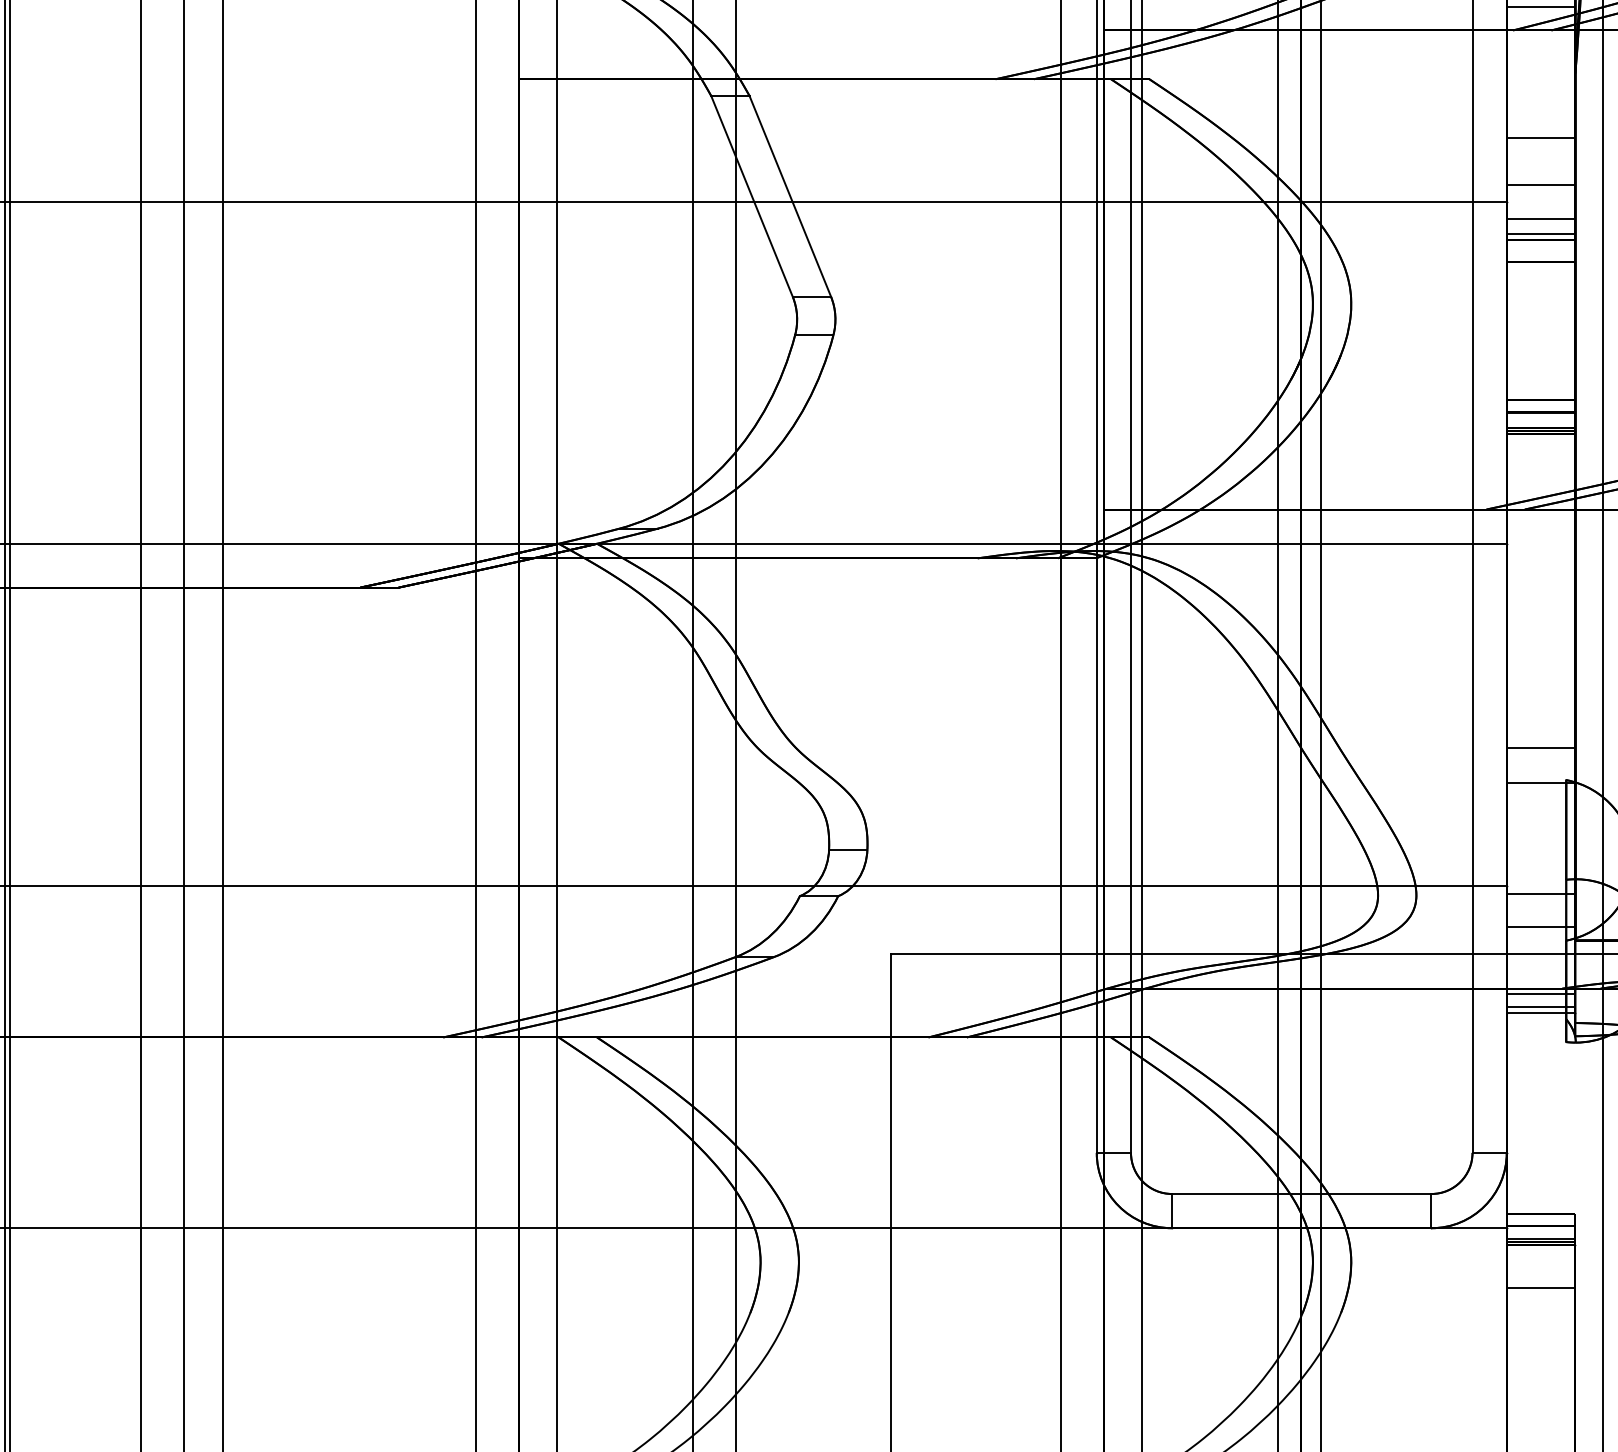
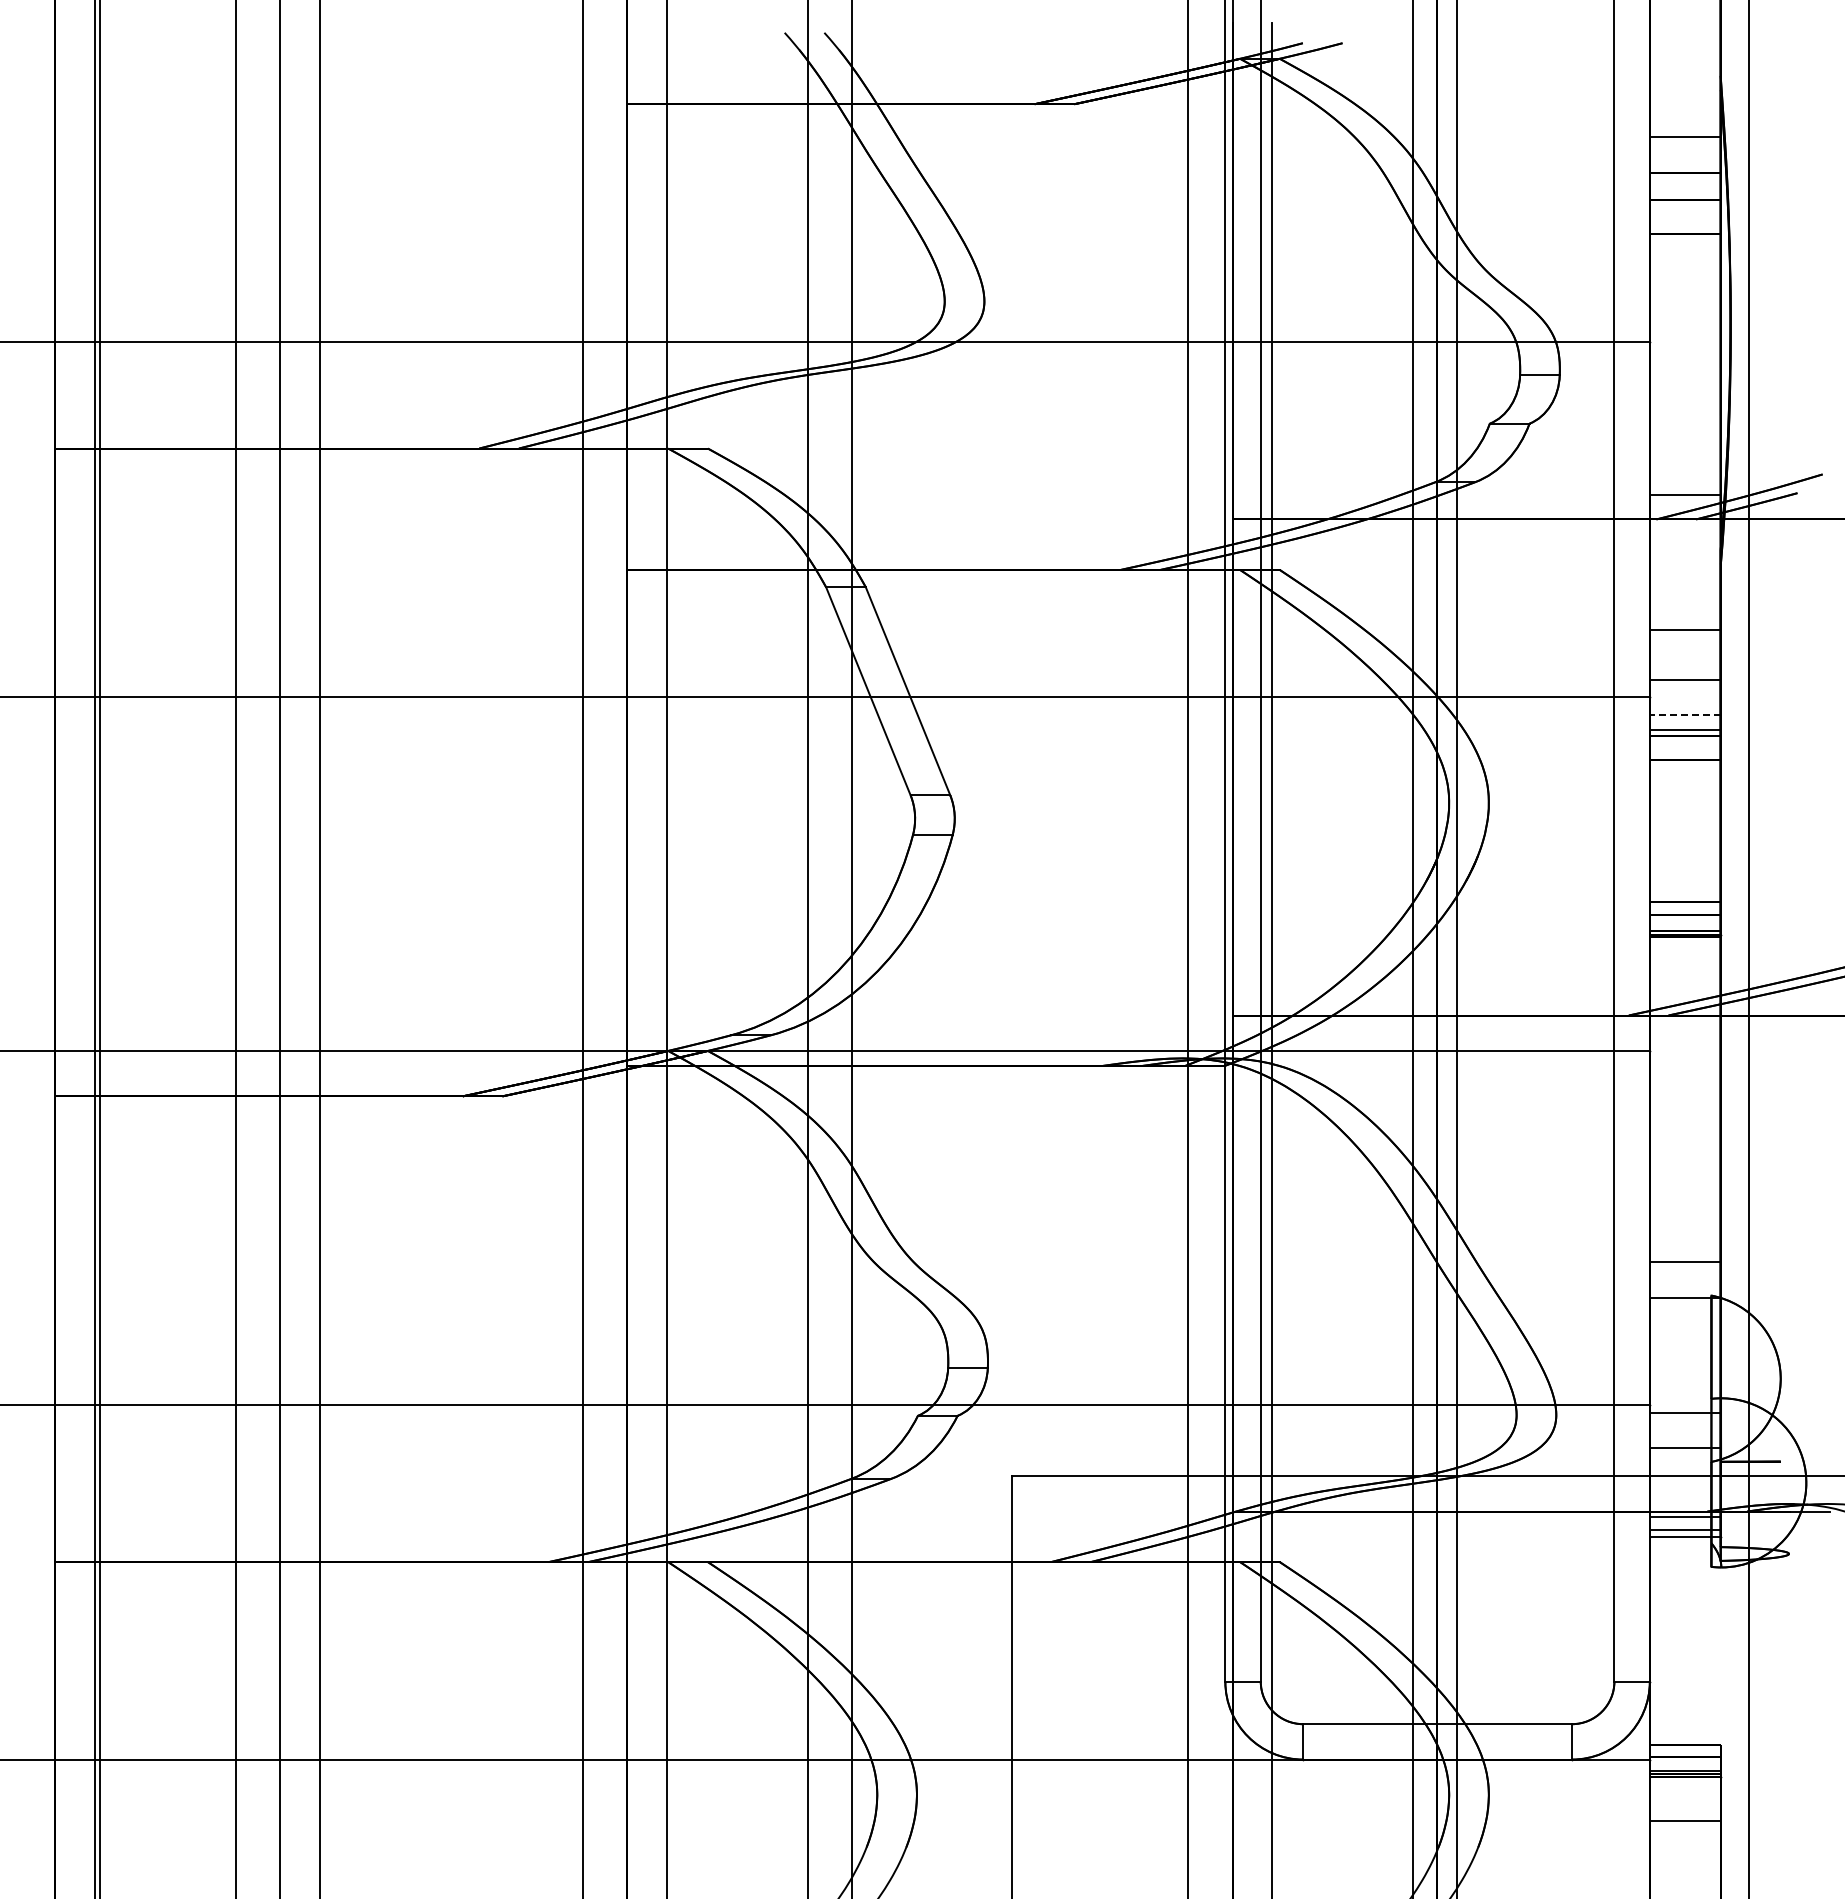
line: (1540, 218) -> (1684, 714), solid -> dashed

